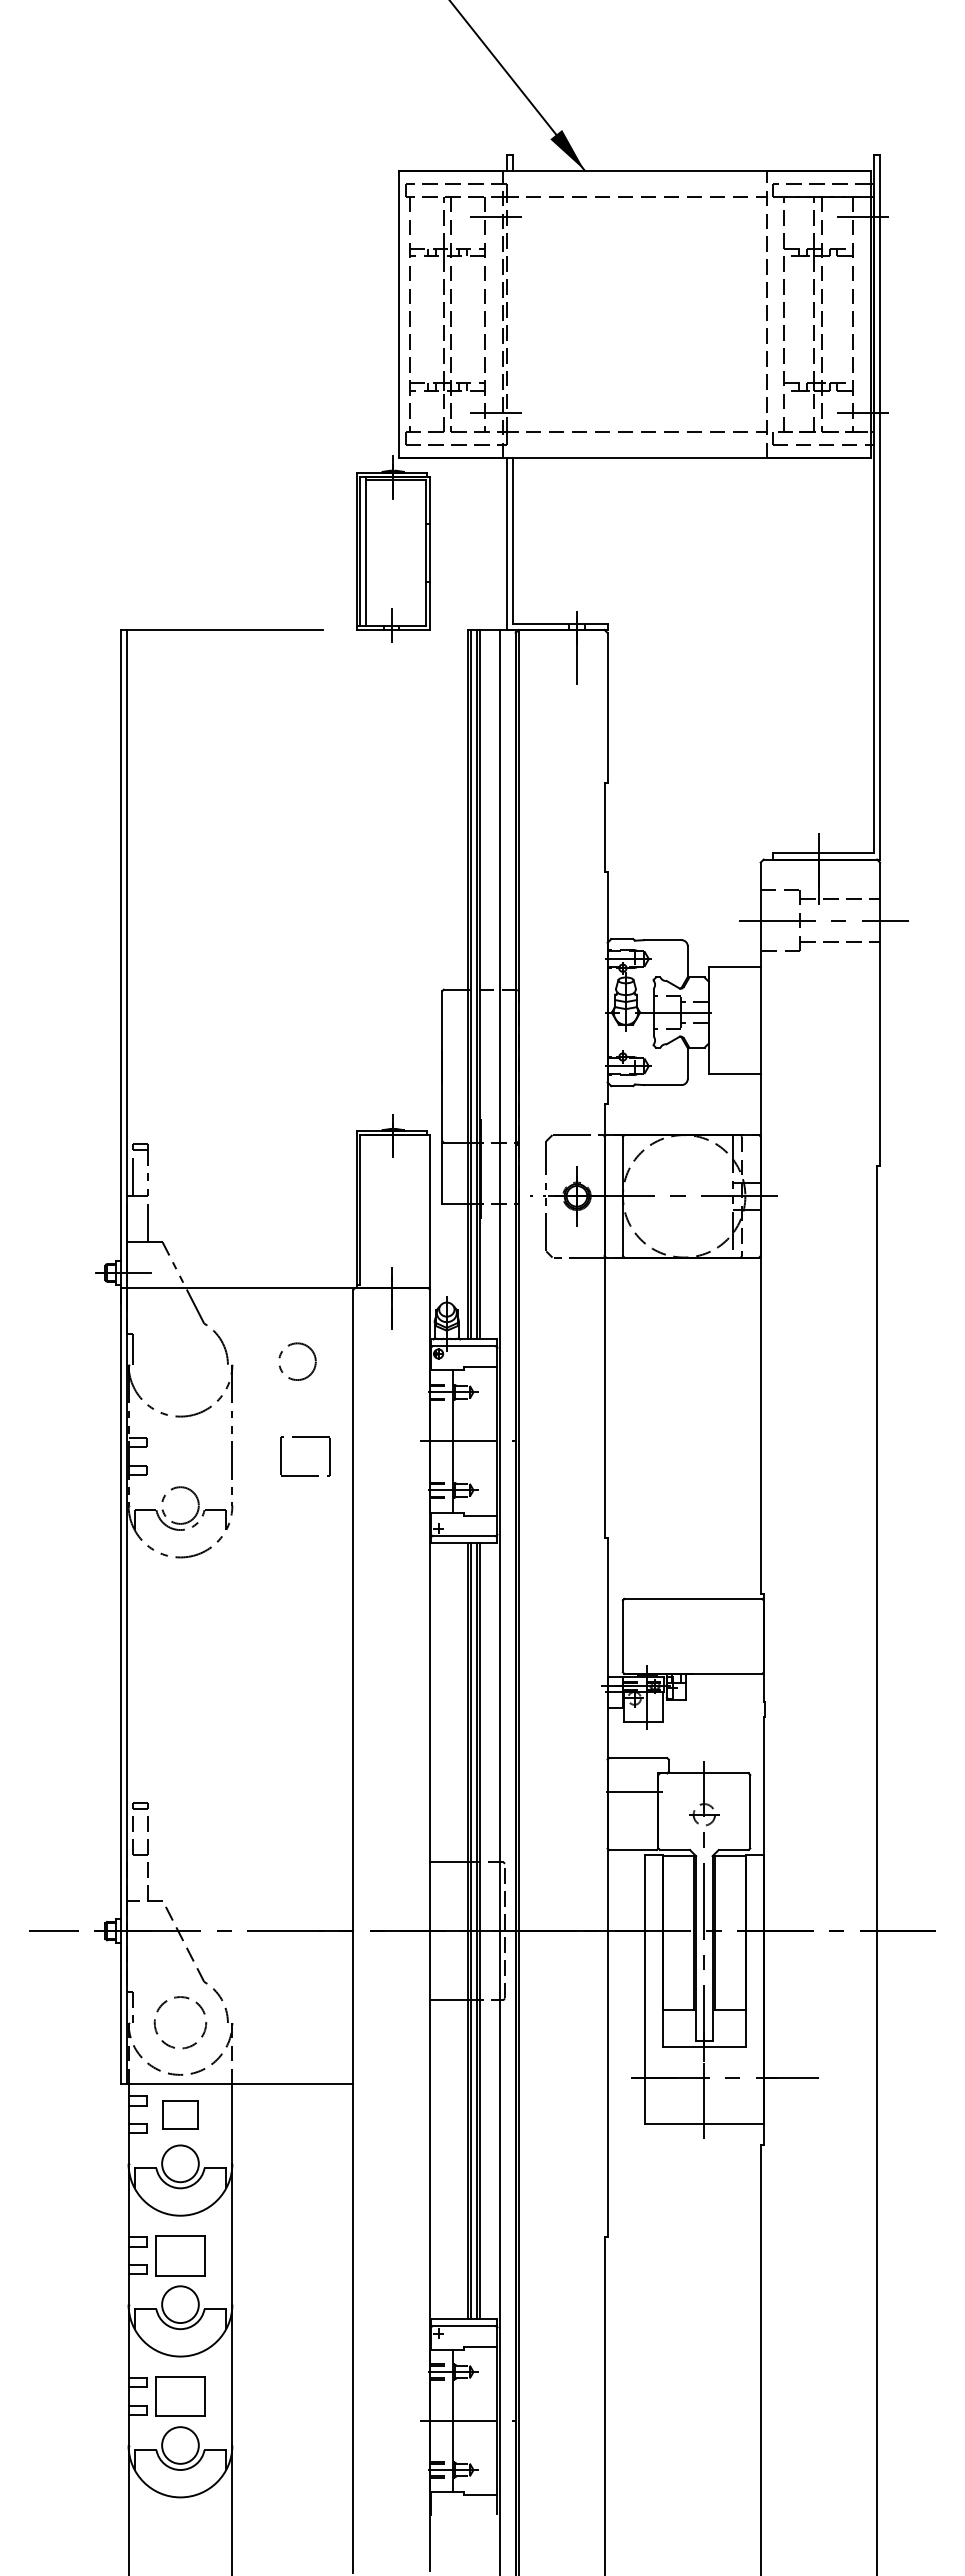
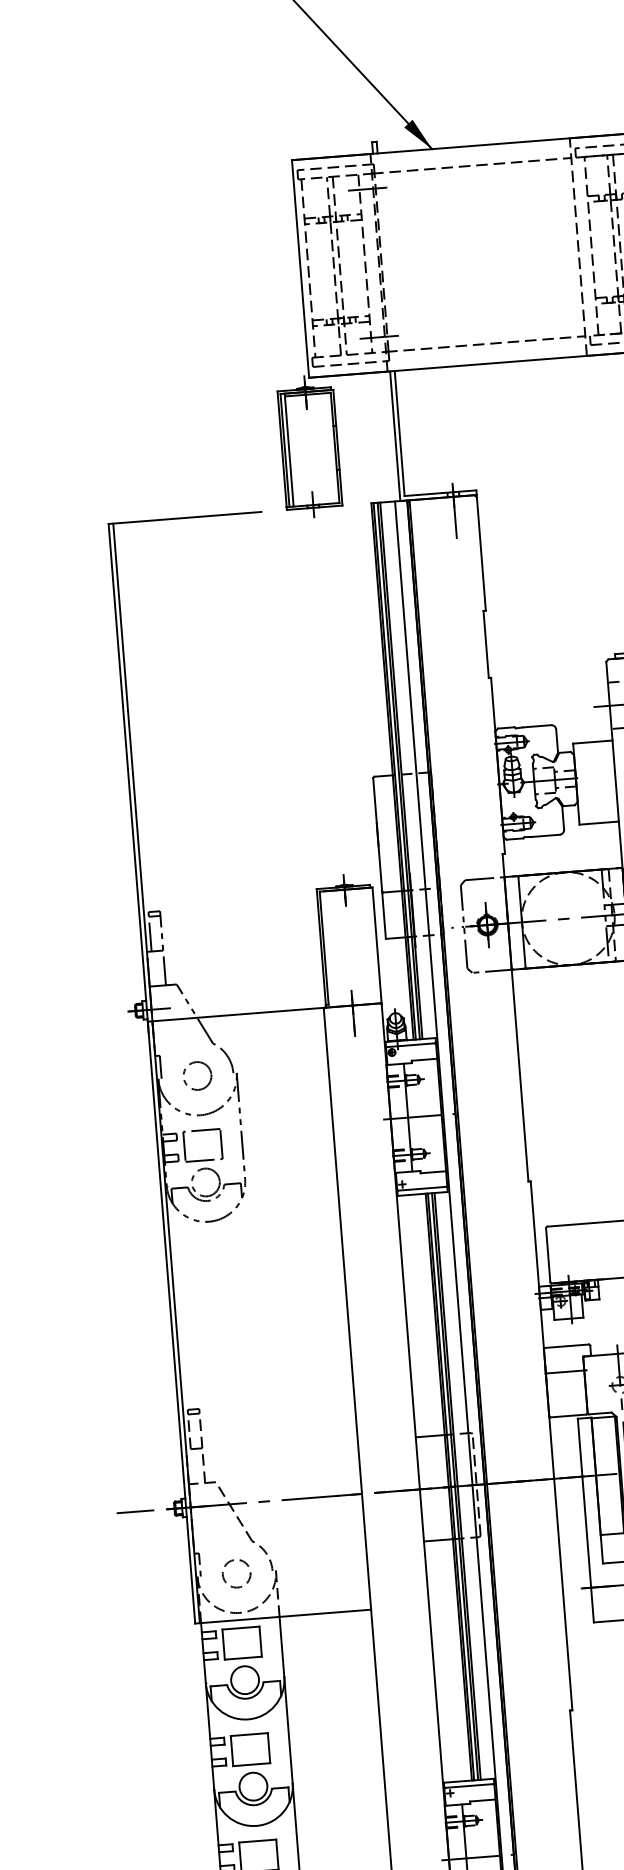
circle: (297, 1361) -> (197, 1075), moved
part: (305, 1437) -> (201, 1131), moved
circle: (180, 2023) -> (236, 1574), size x0.71
part: (180, 2114) -> (242, 1642), size x1.43

